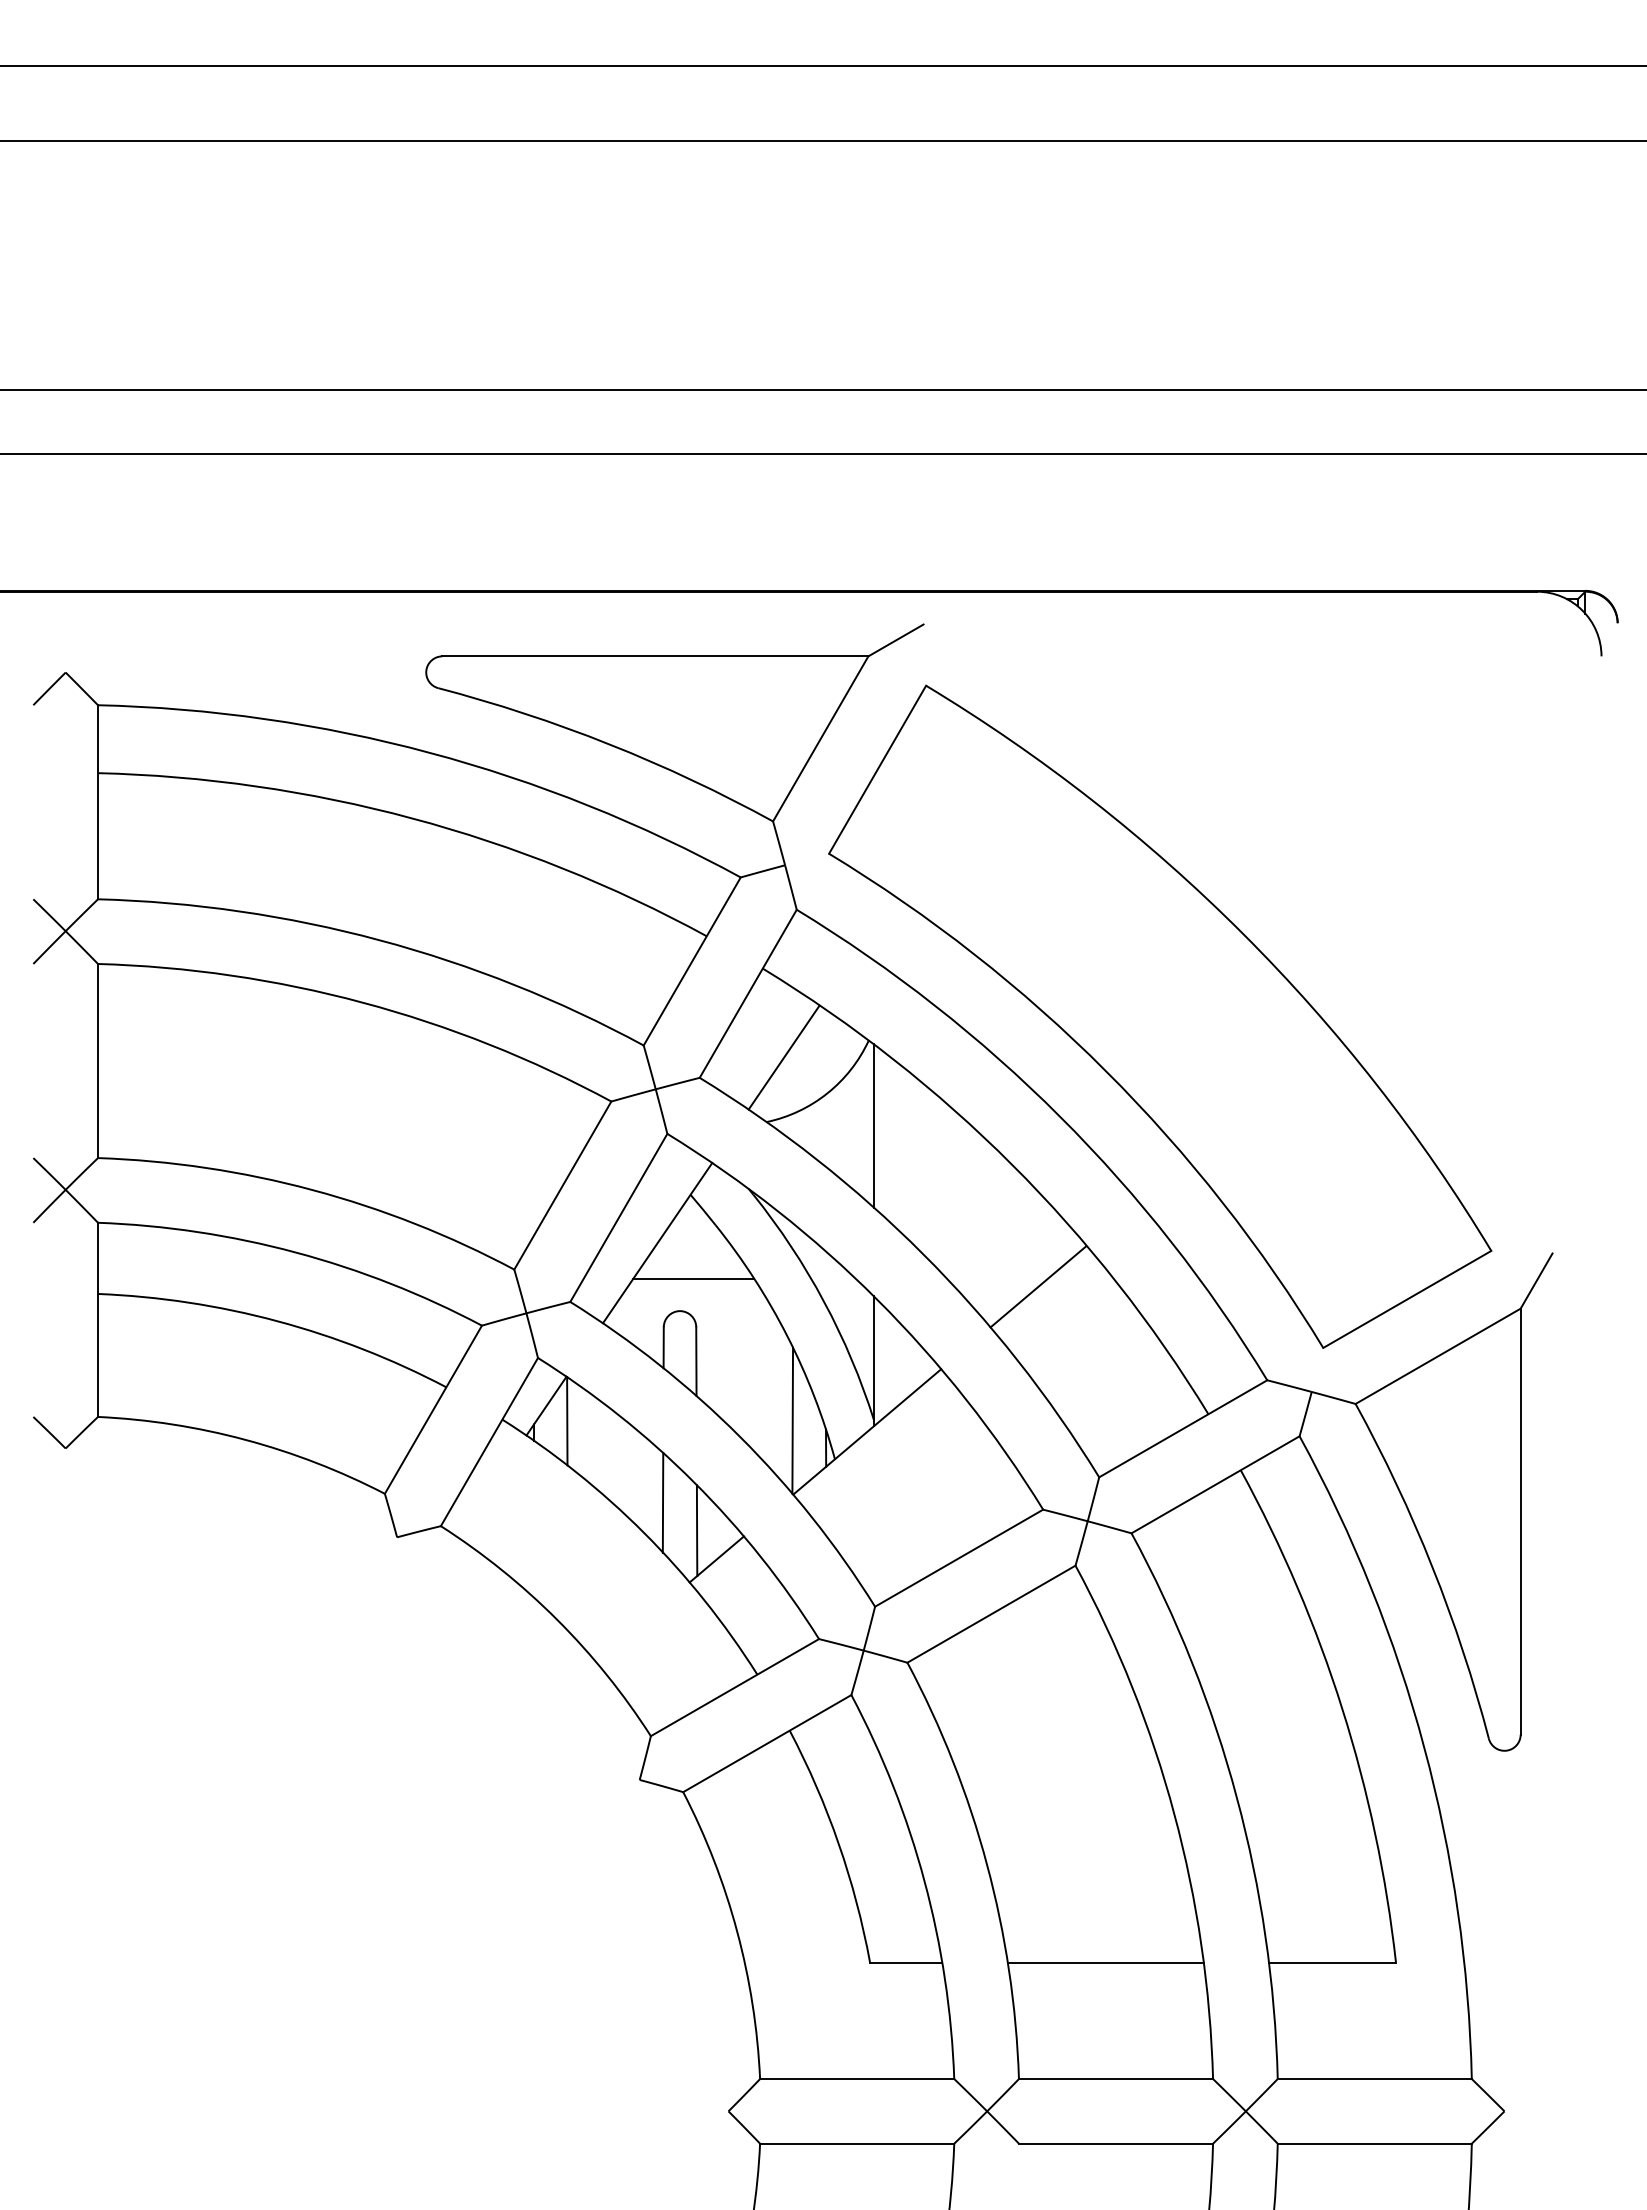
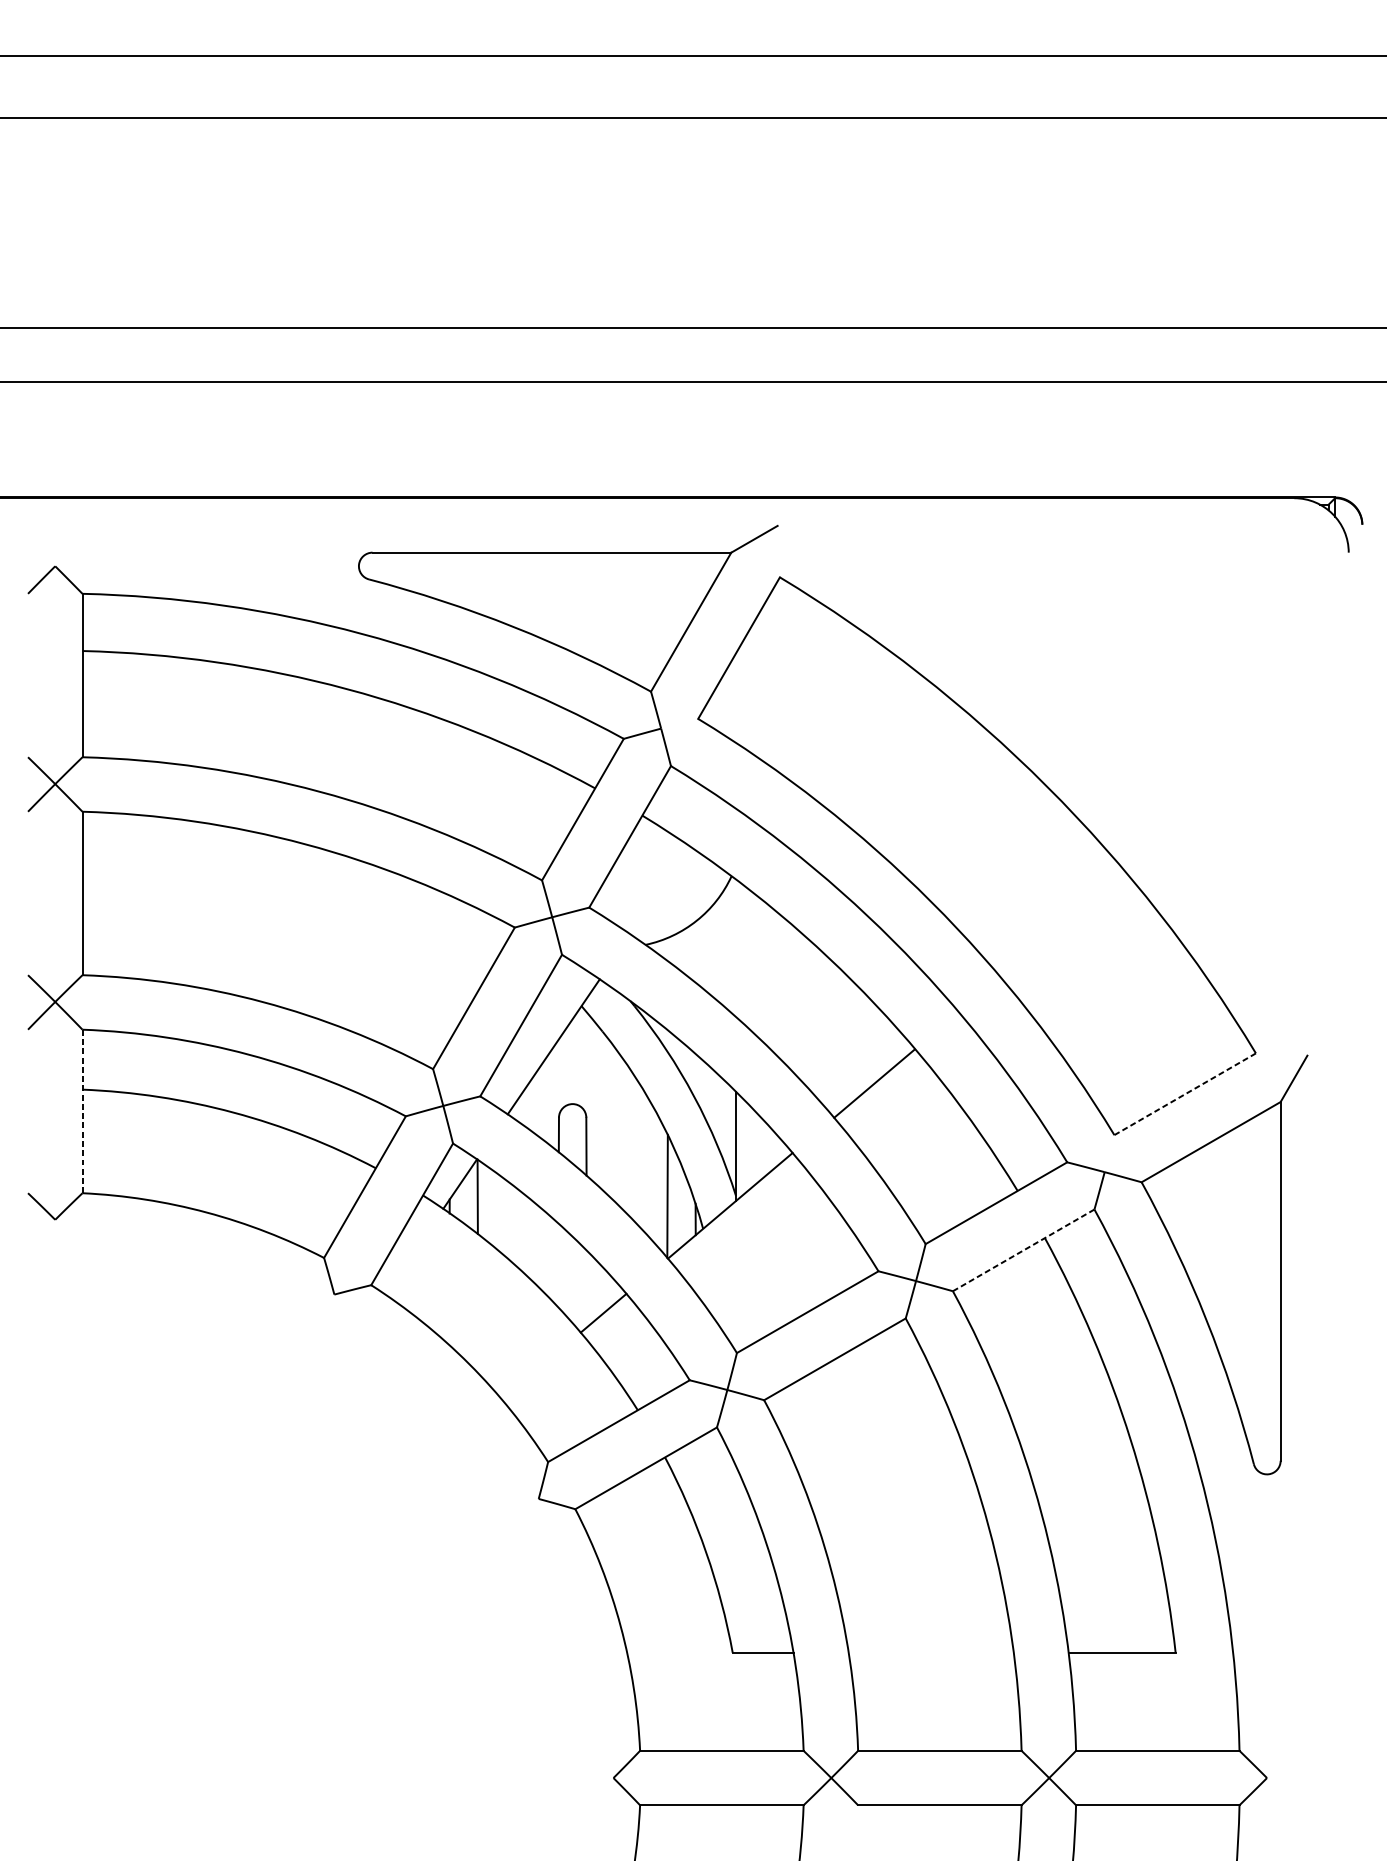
line: (783, 1057) -> (659, 890), removed
line: (874, 1125) -> (736, 947), removed
line: (693, 1278) -> (584, 1076), removed
line: (1406, 1299) -> (1184, 1094), solid -> dashed
line: (98, 1319) -> (82, 1111), solid -> dashed
line: (1215, 1484) -> (1023, 1250), solid -> dashed
line: (662, 1502) -> (557, 1265), removed
line: (696, 1530) -> (586, 1288), removed
line: (1105, 1962) -> (931, 1652), removed

